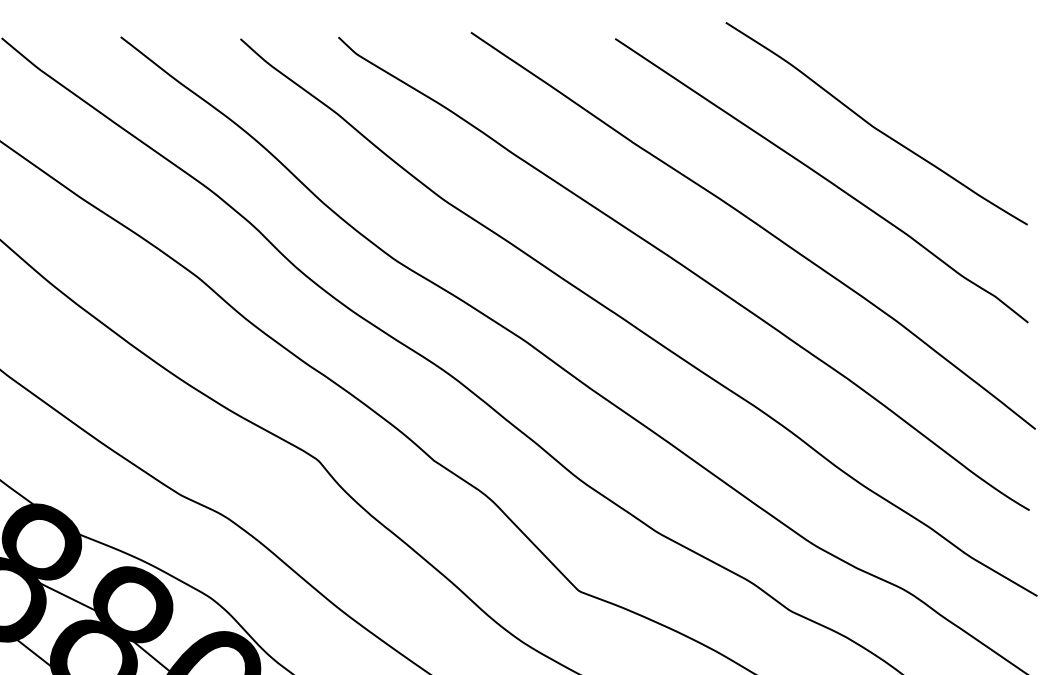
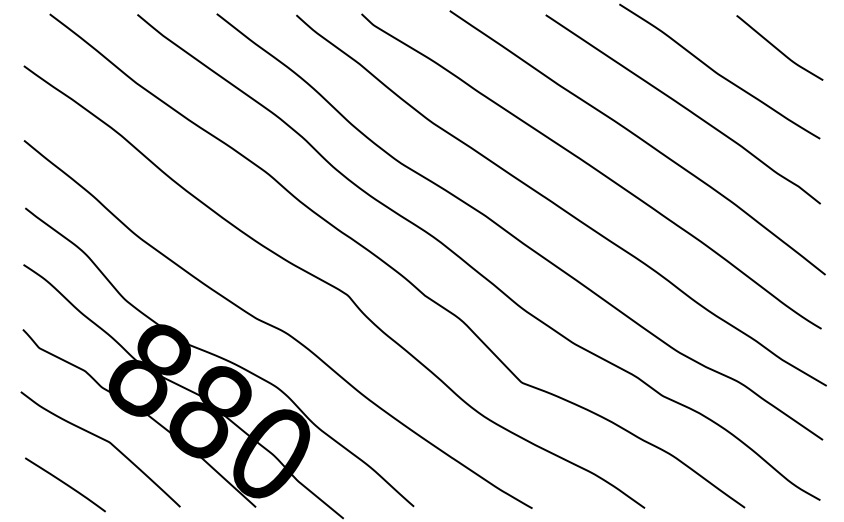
curve: (964, 89) -> (778, 48), added

